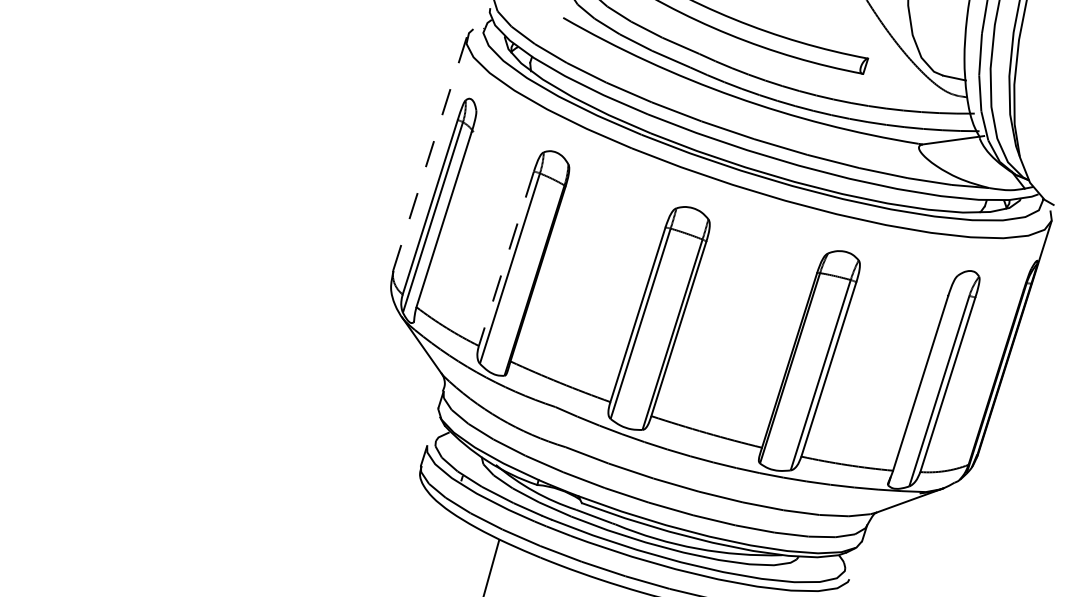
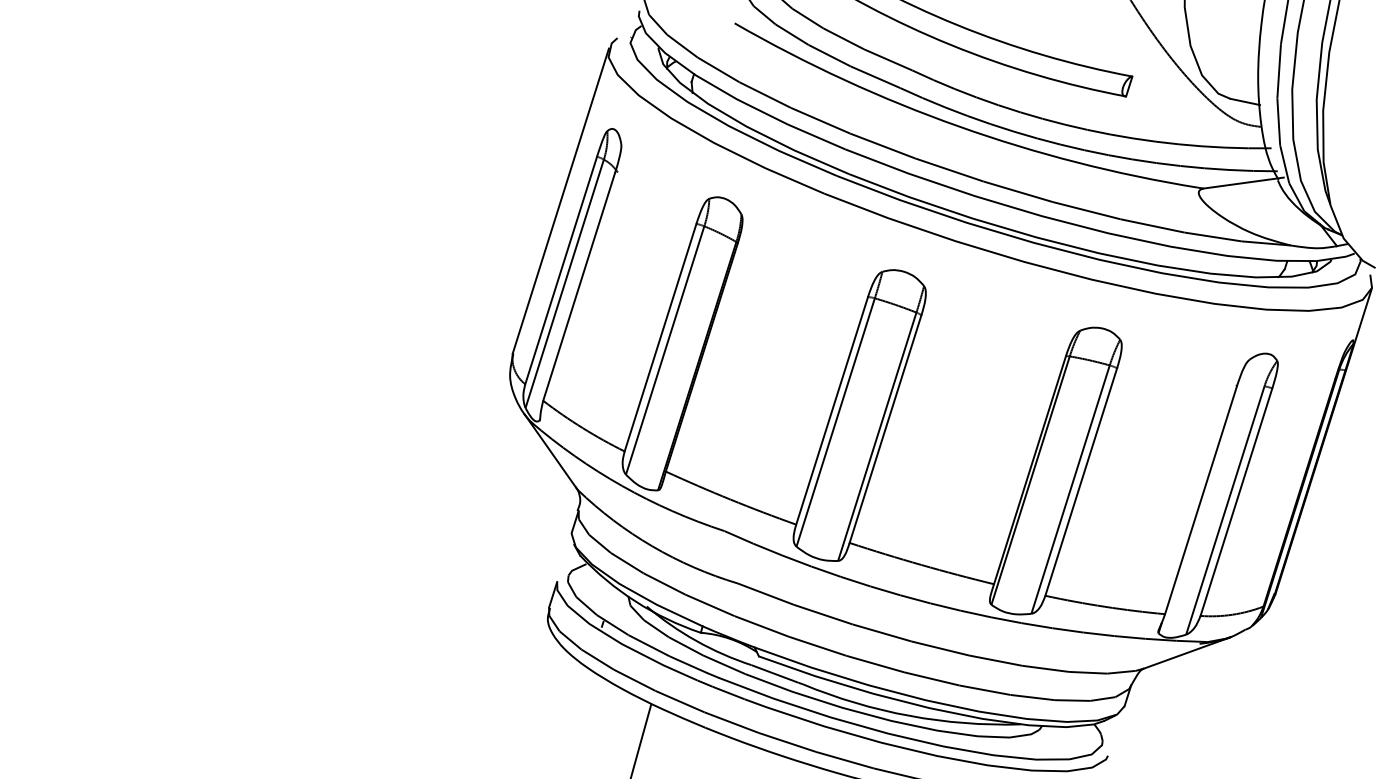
line: (429, 154) -> (560, 201), dashed -> solid
line: (506, 259) -> (660, 338), dashed -> solid

